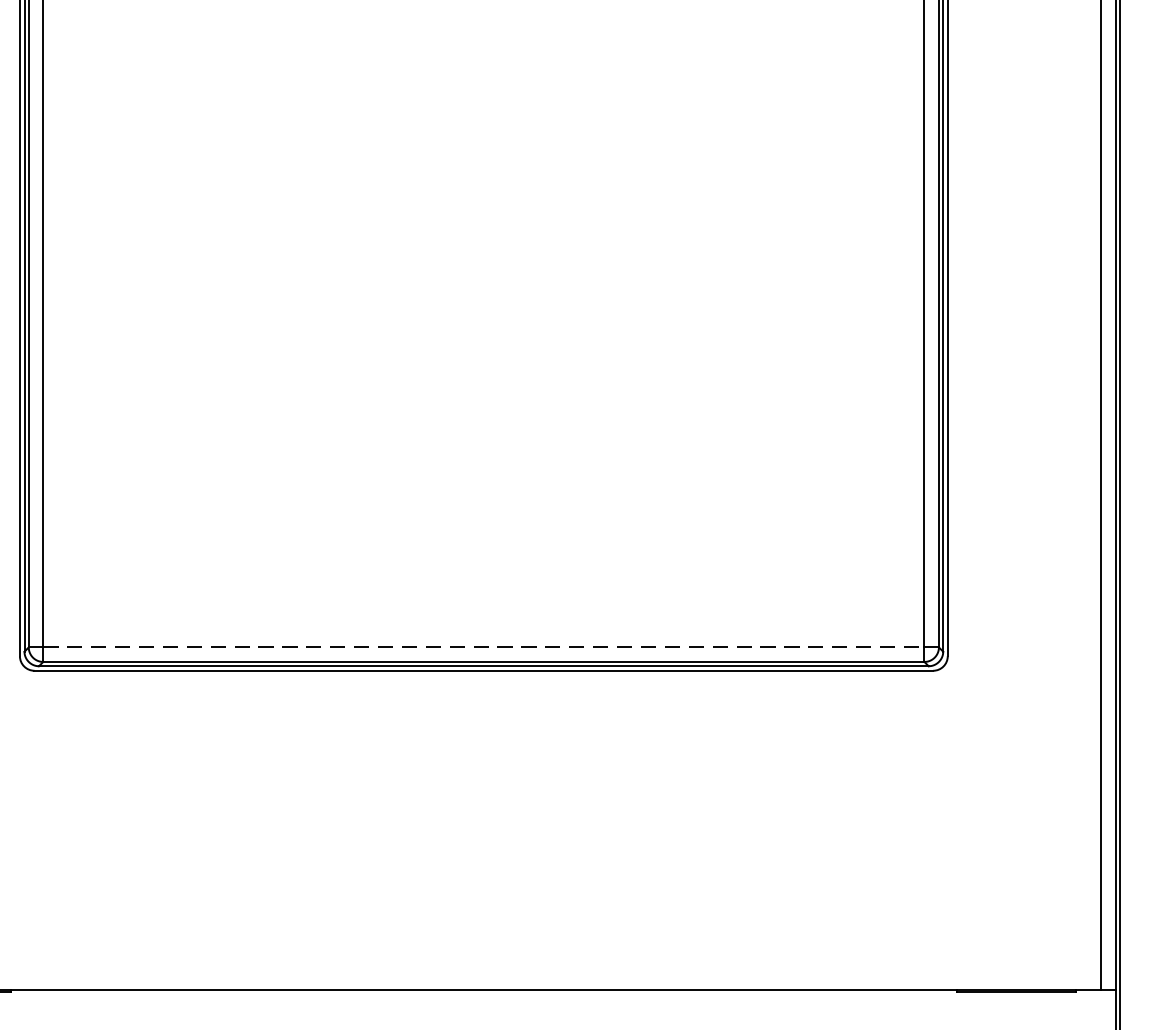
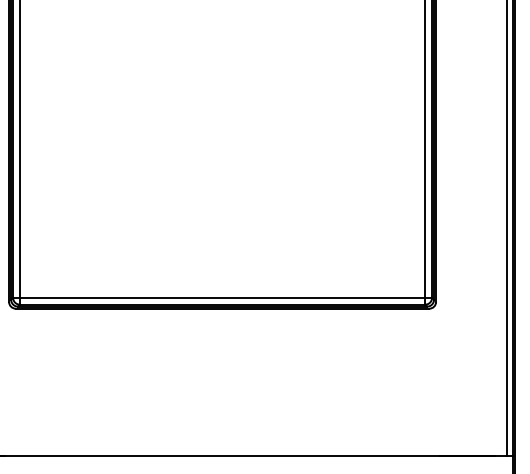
line: (483, 646) -> (222, 297), dashed -> solid

